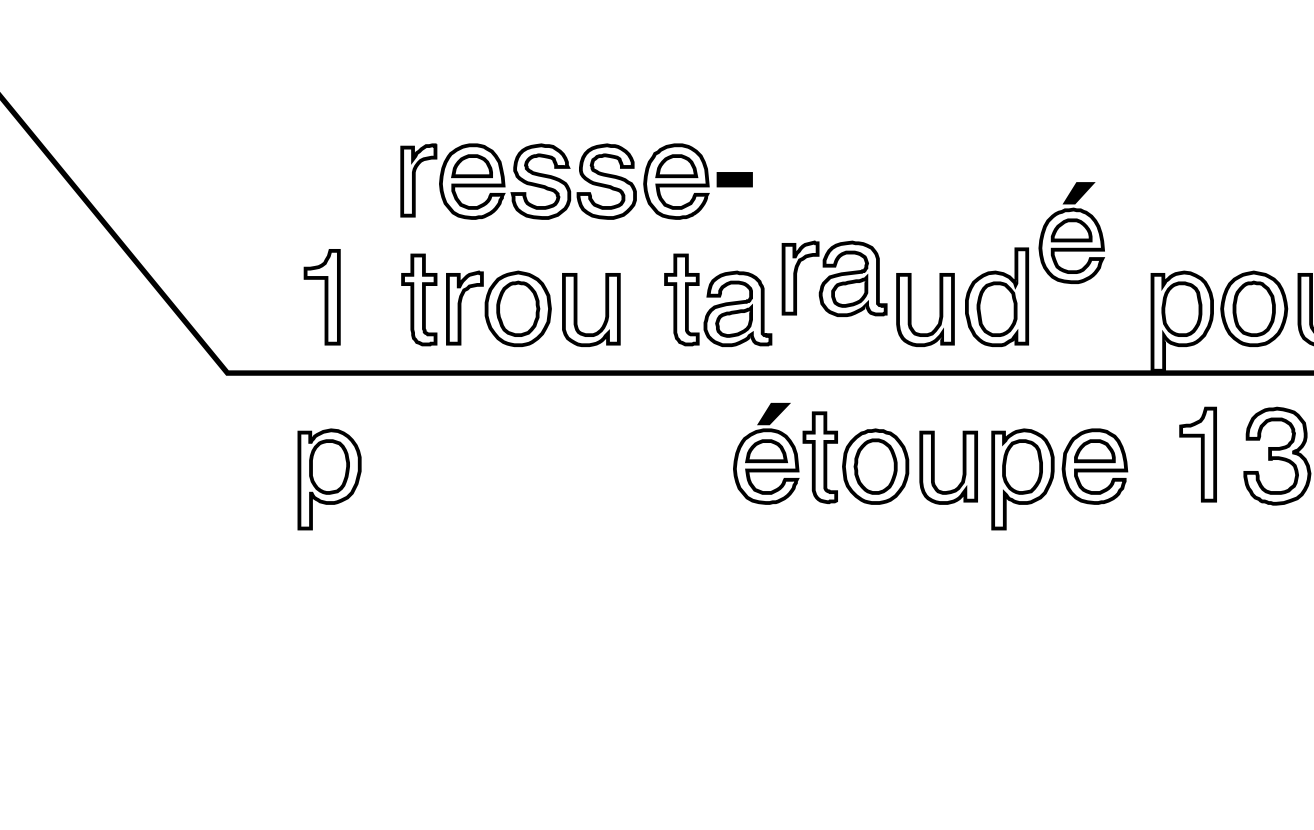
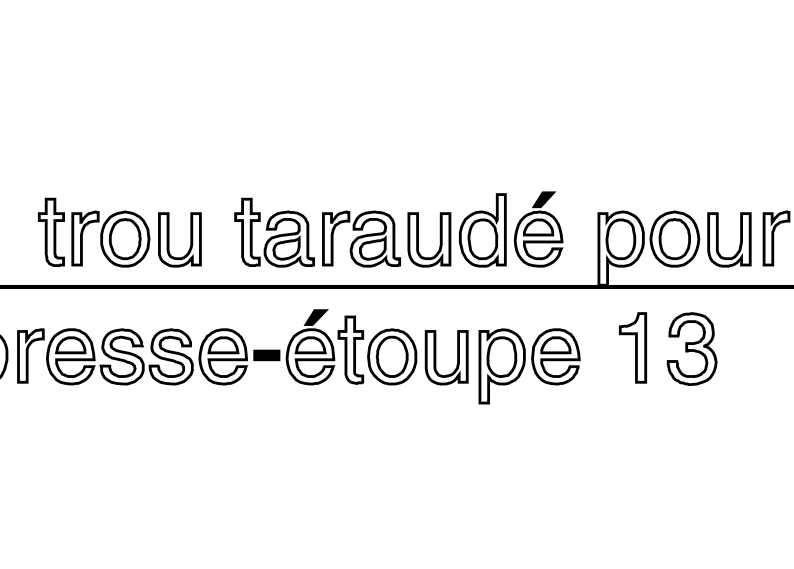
part: (581, 177) -> (152, 353), moved
part: (1071, 232) -> (538, 229), moved
part: (834, 278) -> (361, 238), moved

